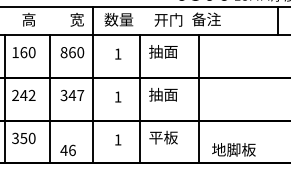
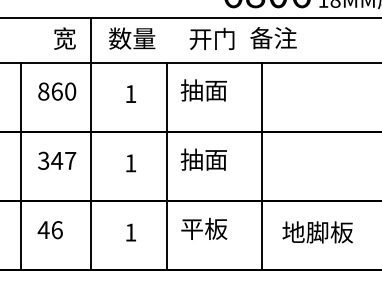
text: (67, 149) -> (49, 228), moved
text: (233, 149) -> (317, 231), moved

